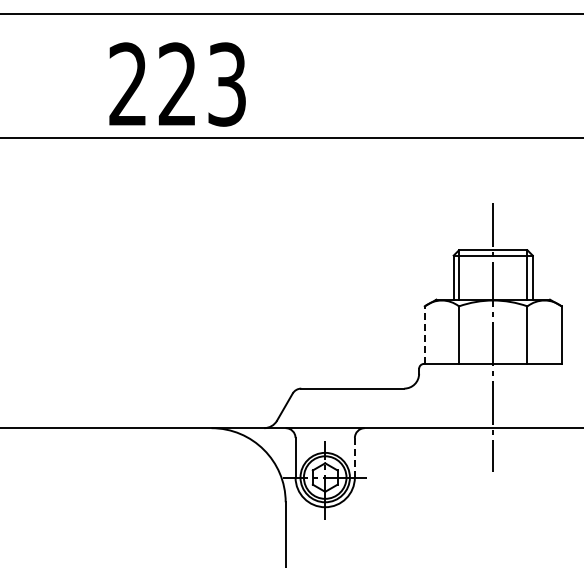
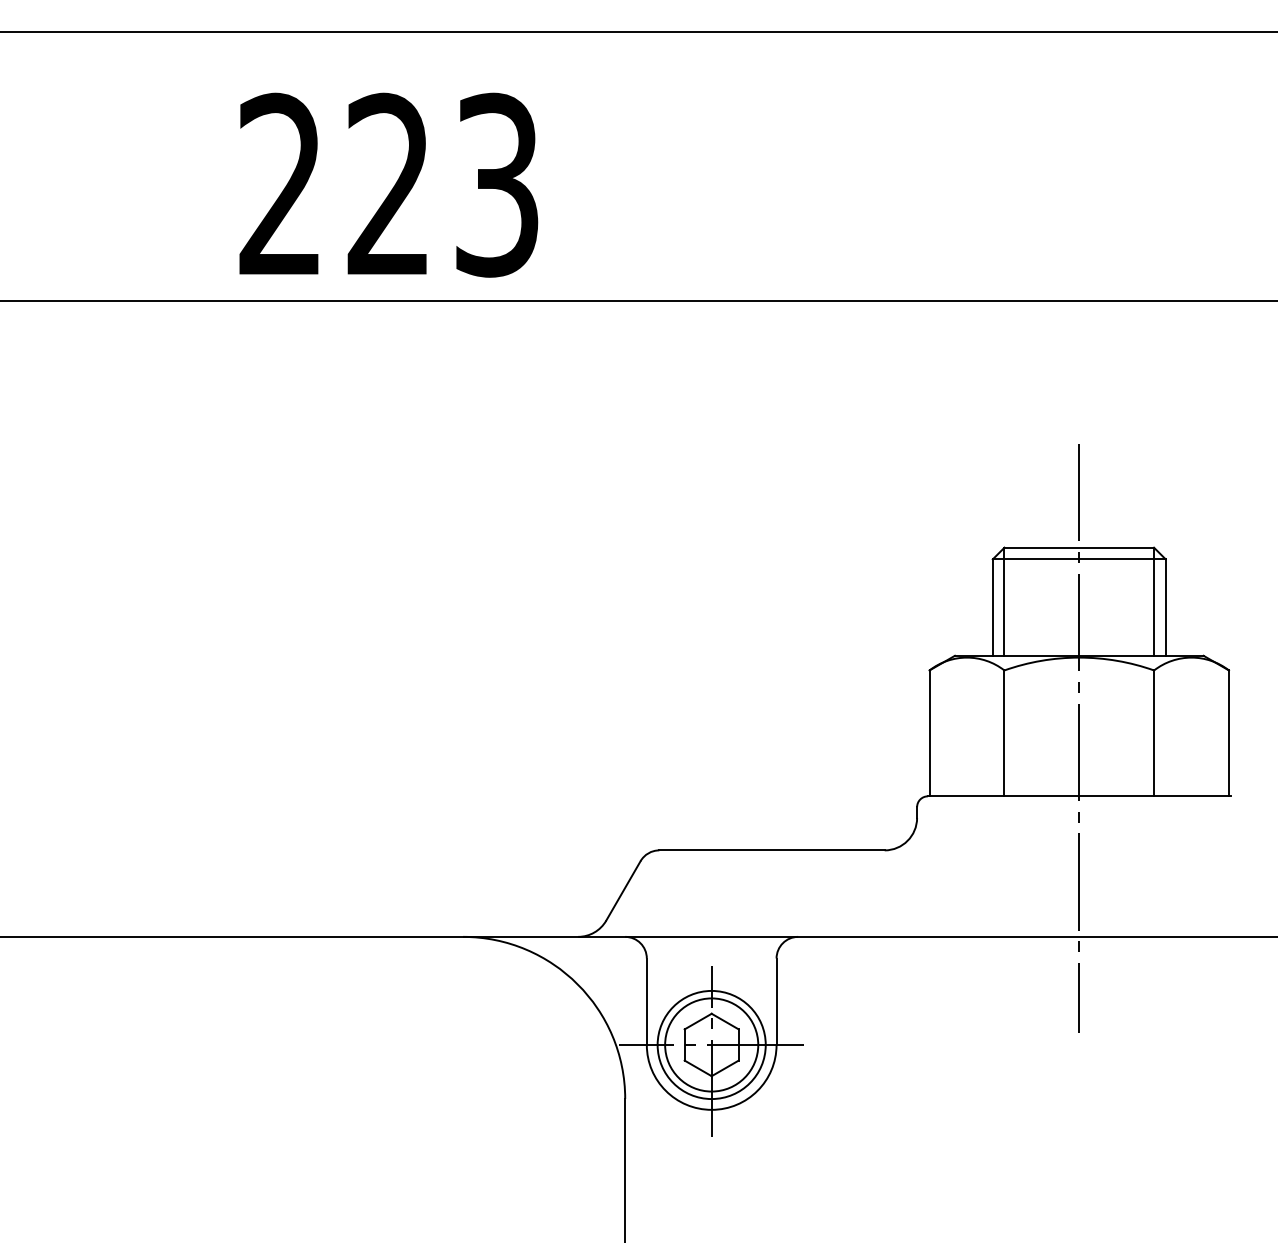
line: (424, 335) -> (928, 734), dashed -> solid
line: (354, 457) -> (775, 1001), dashed -> solid

